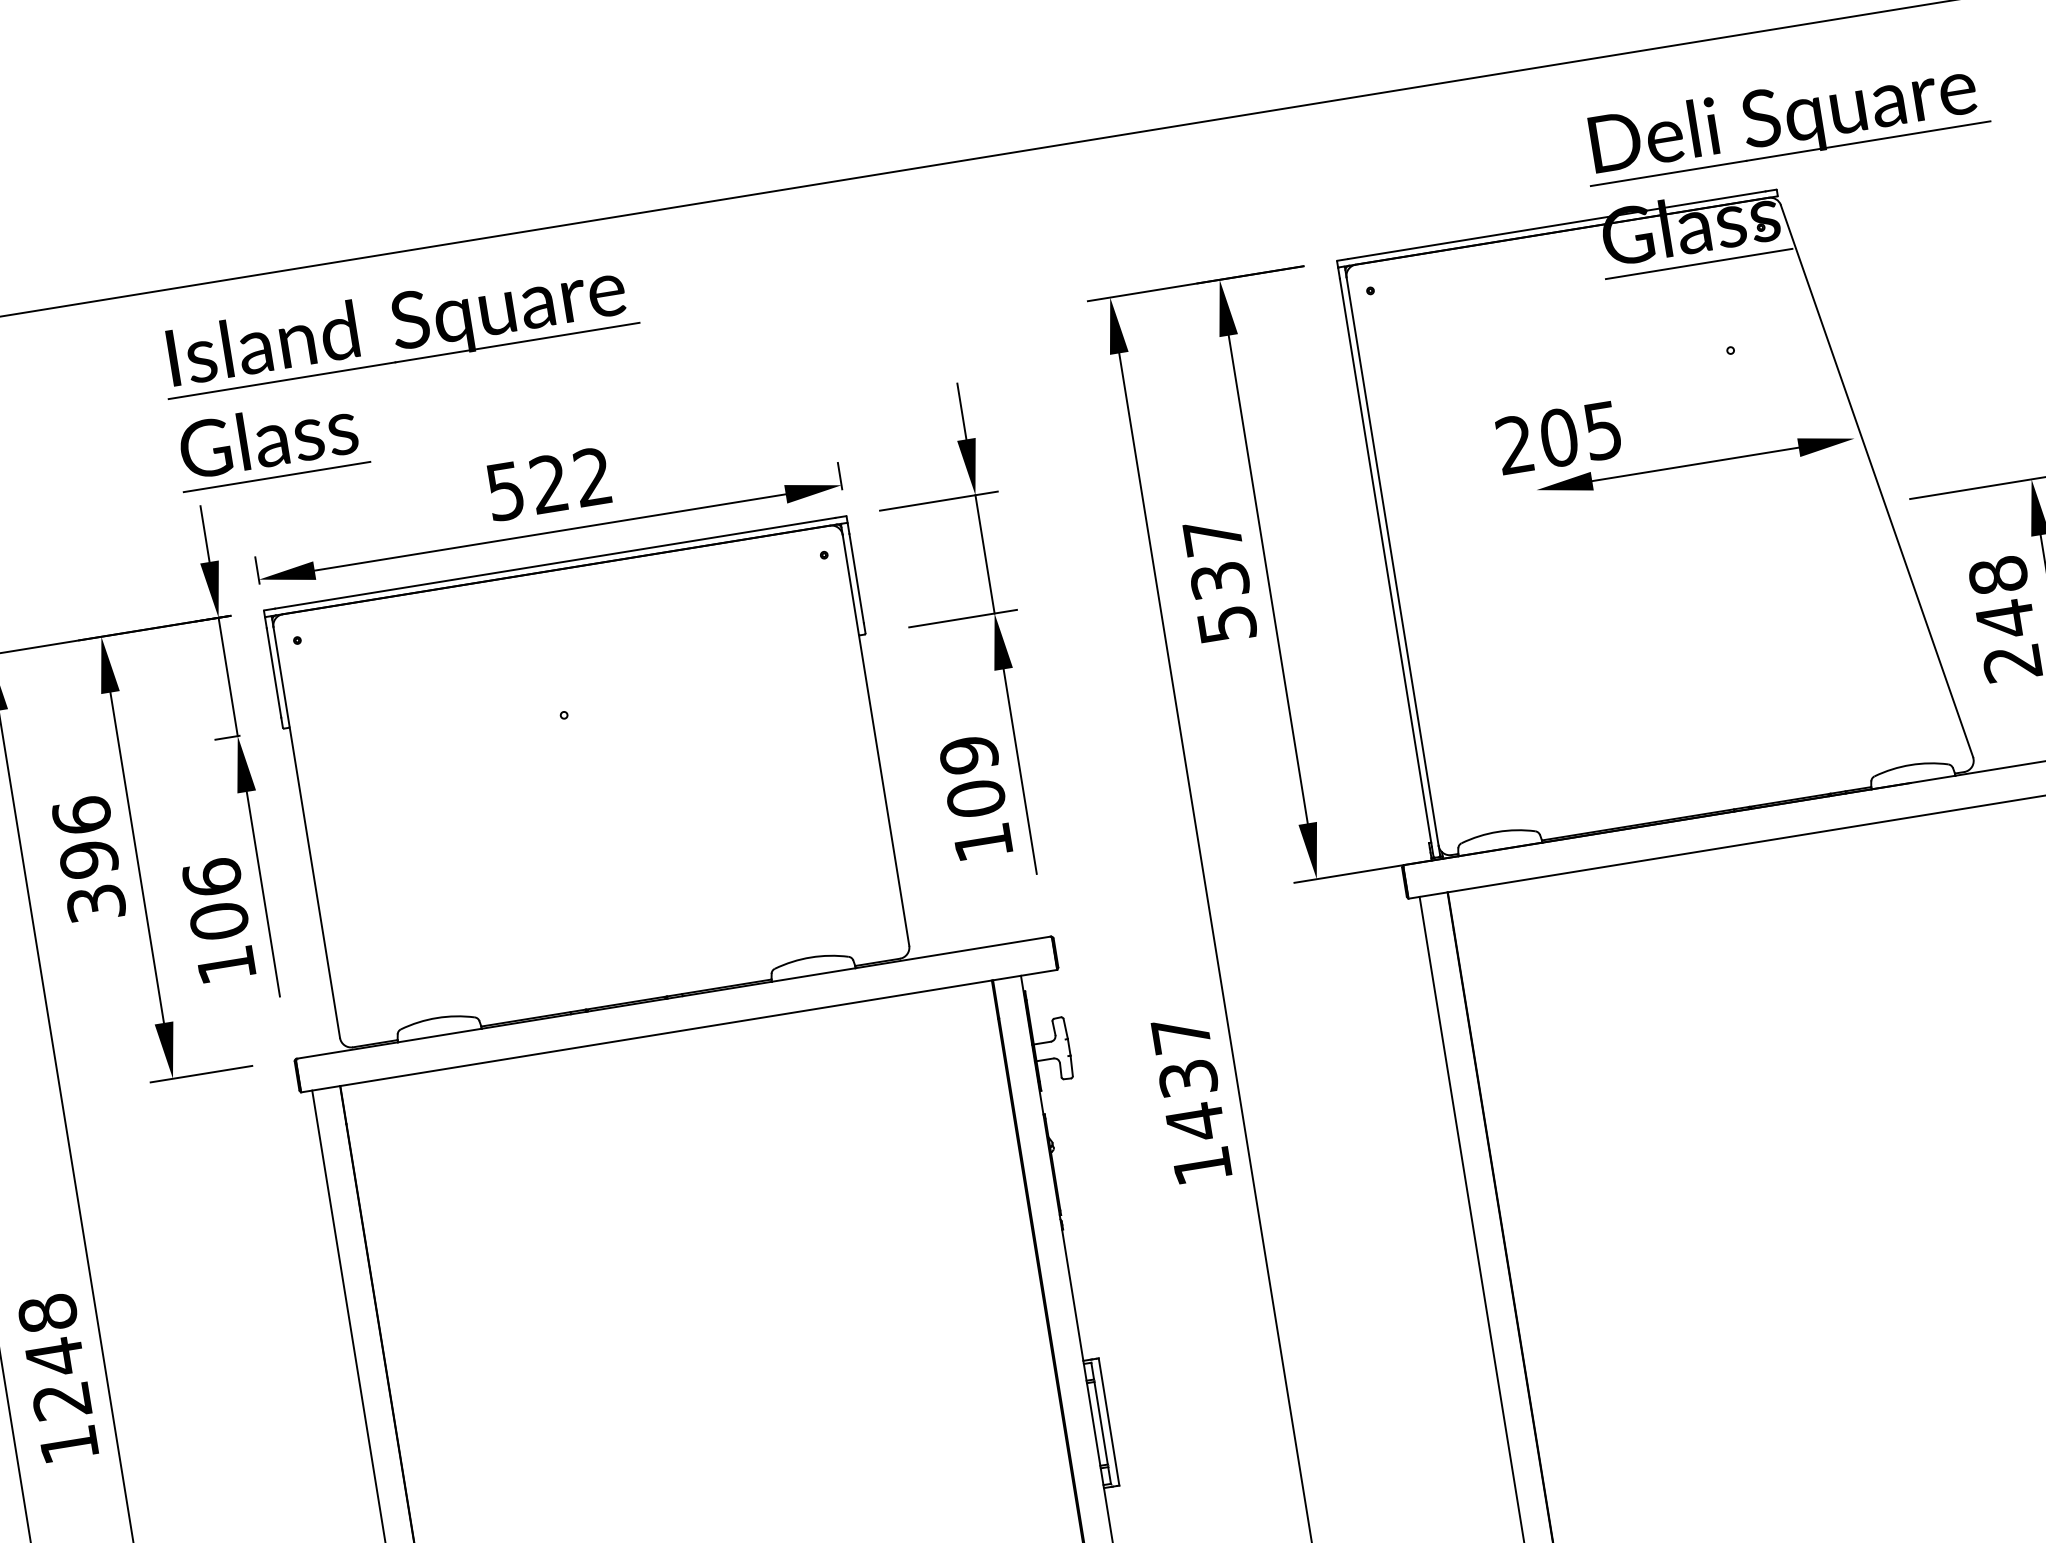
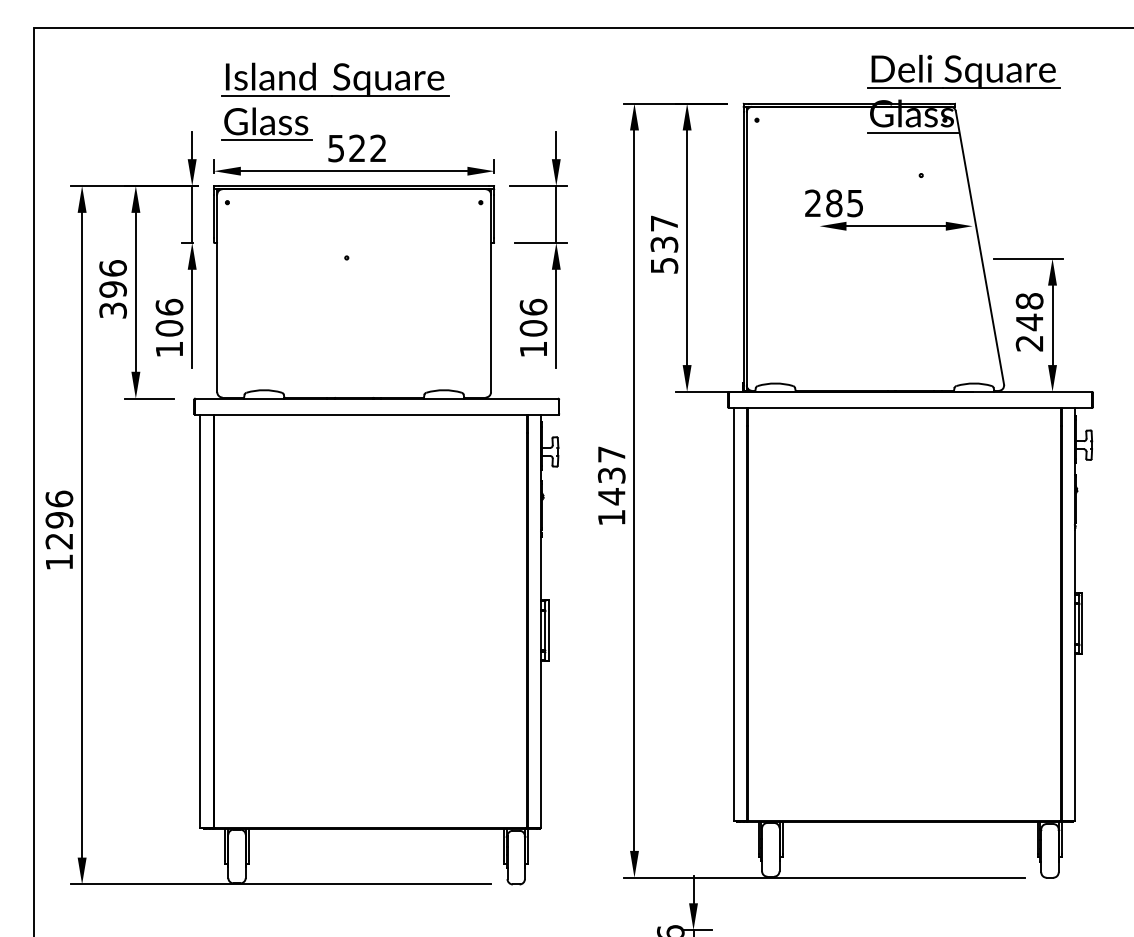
part: (405, 373) -> (335, 101), moved
text: (1559, 437) -> (834, 203), 205 -> 285
text: (968, 753) -> (533, 306), 109 -> 106
text: (51, 1334) -> (59, 509), 1248 -> 1296

